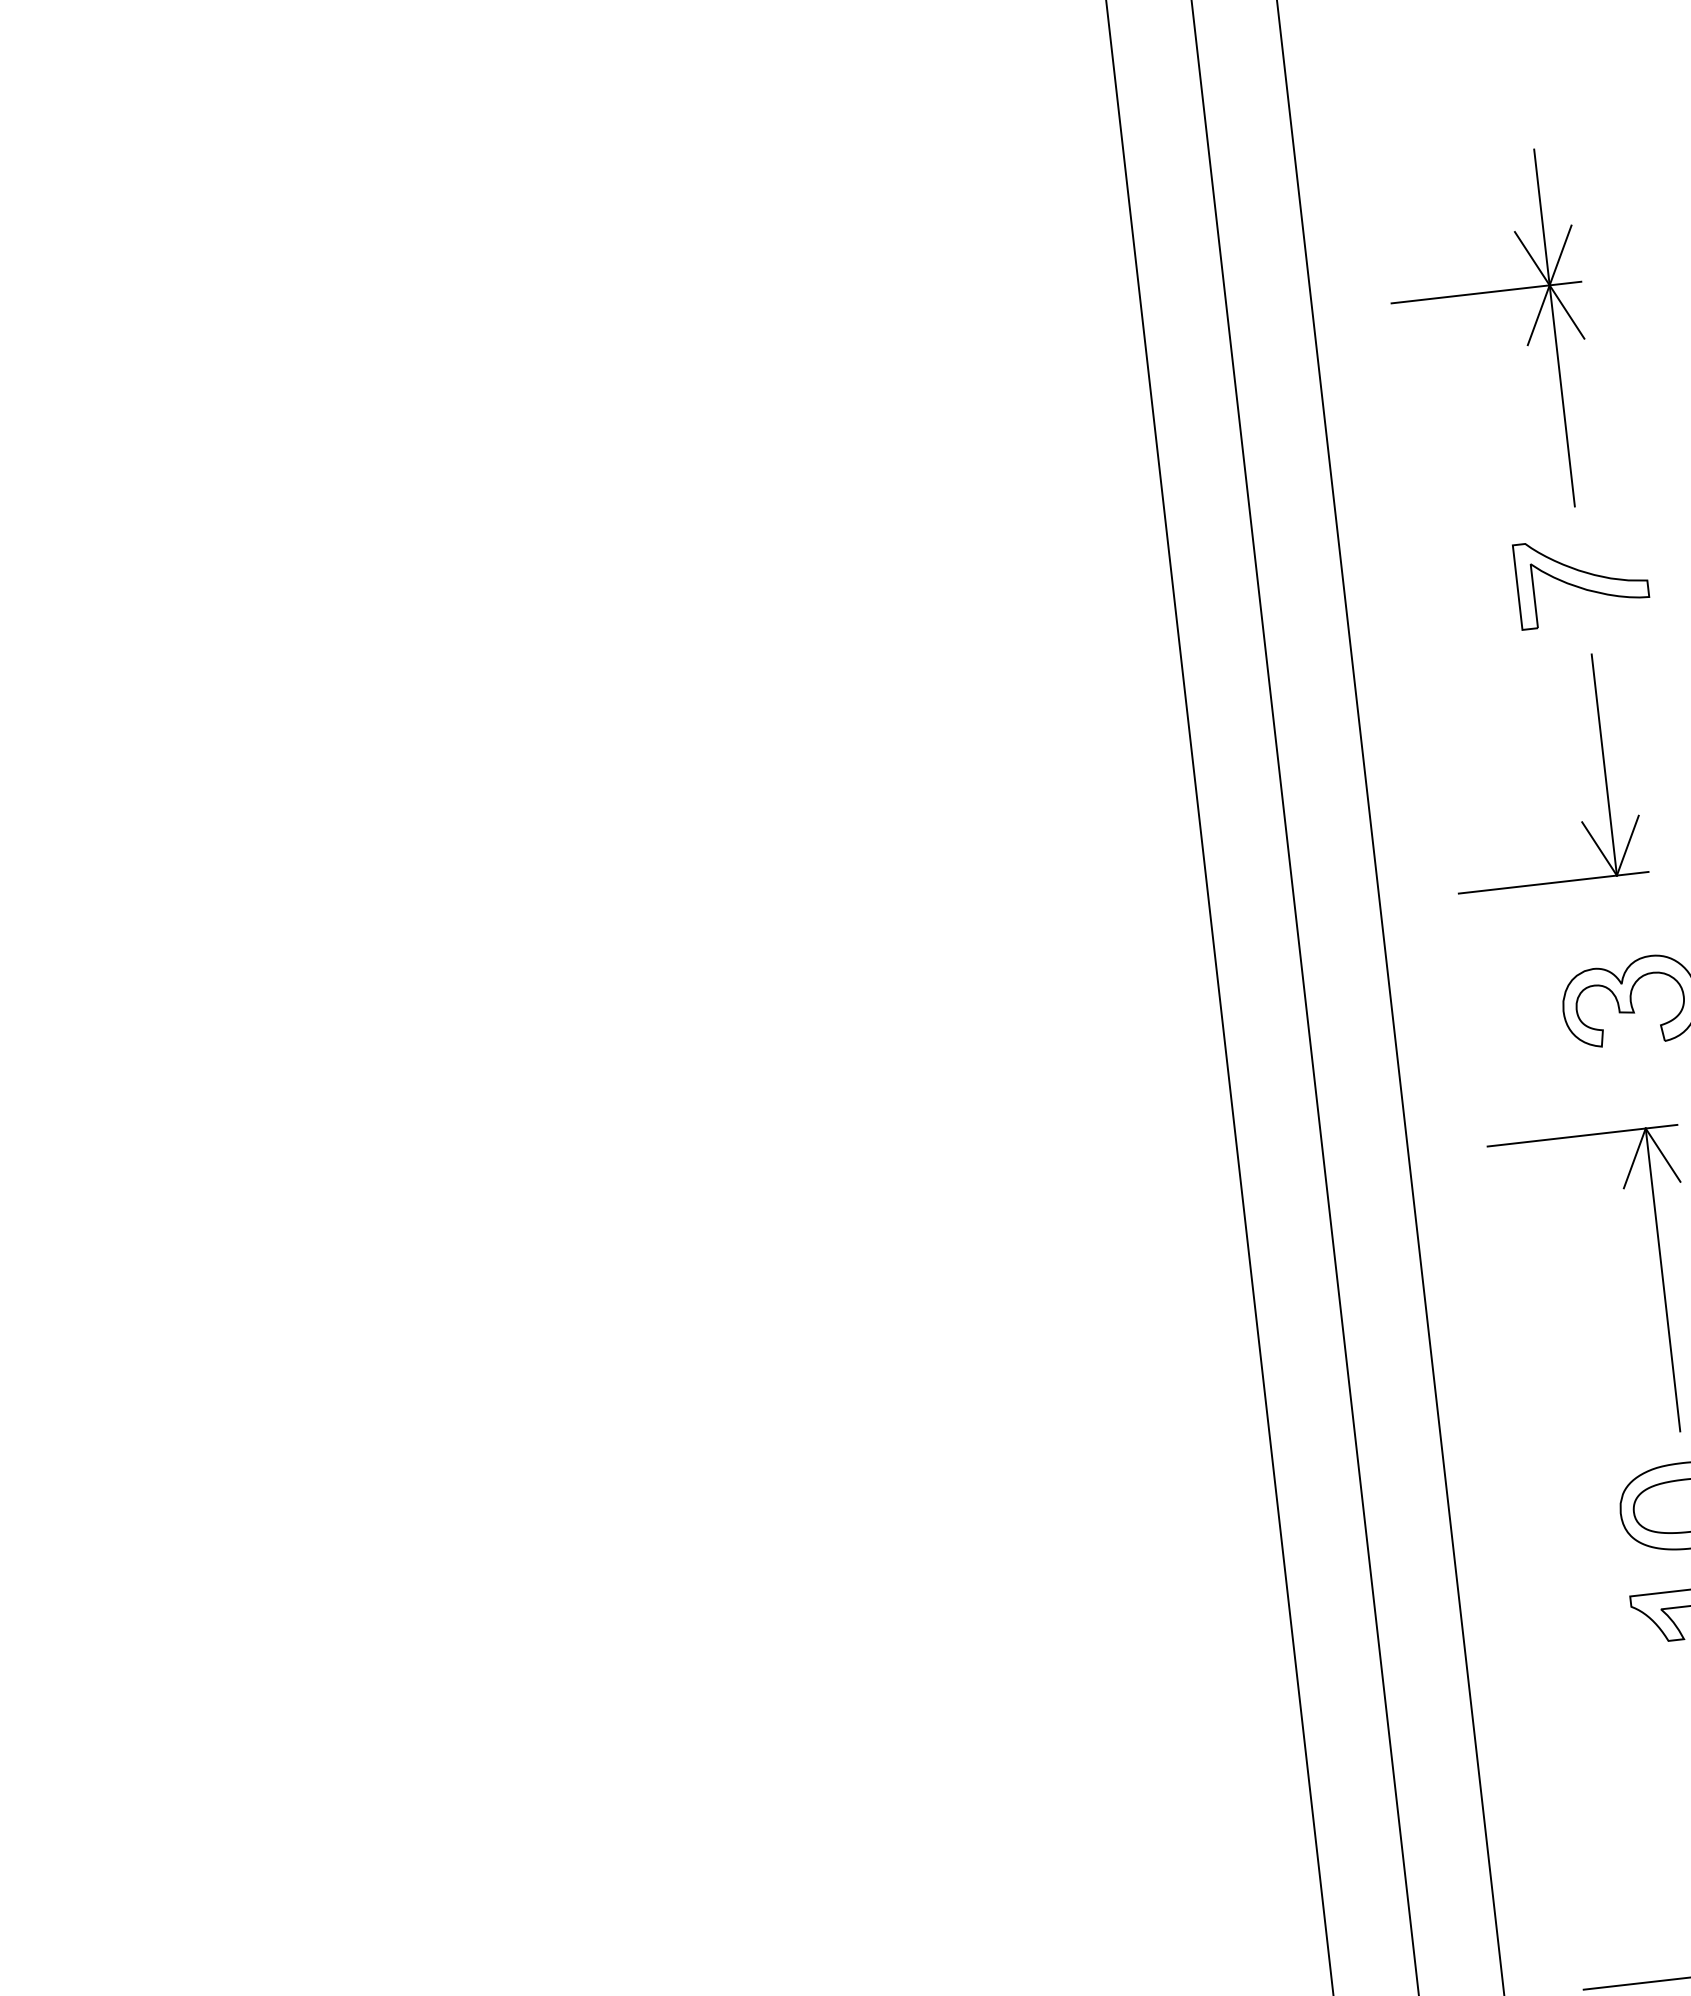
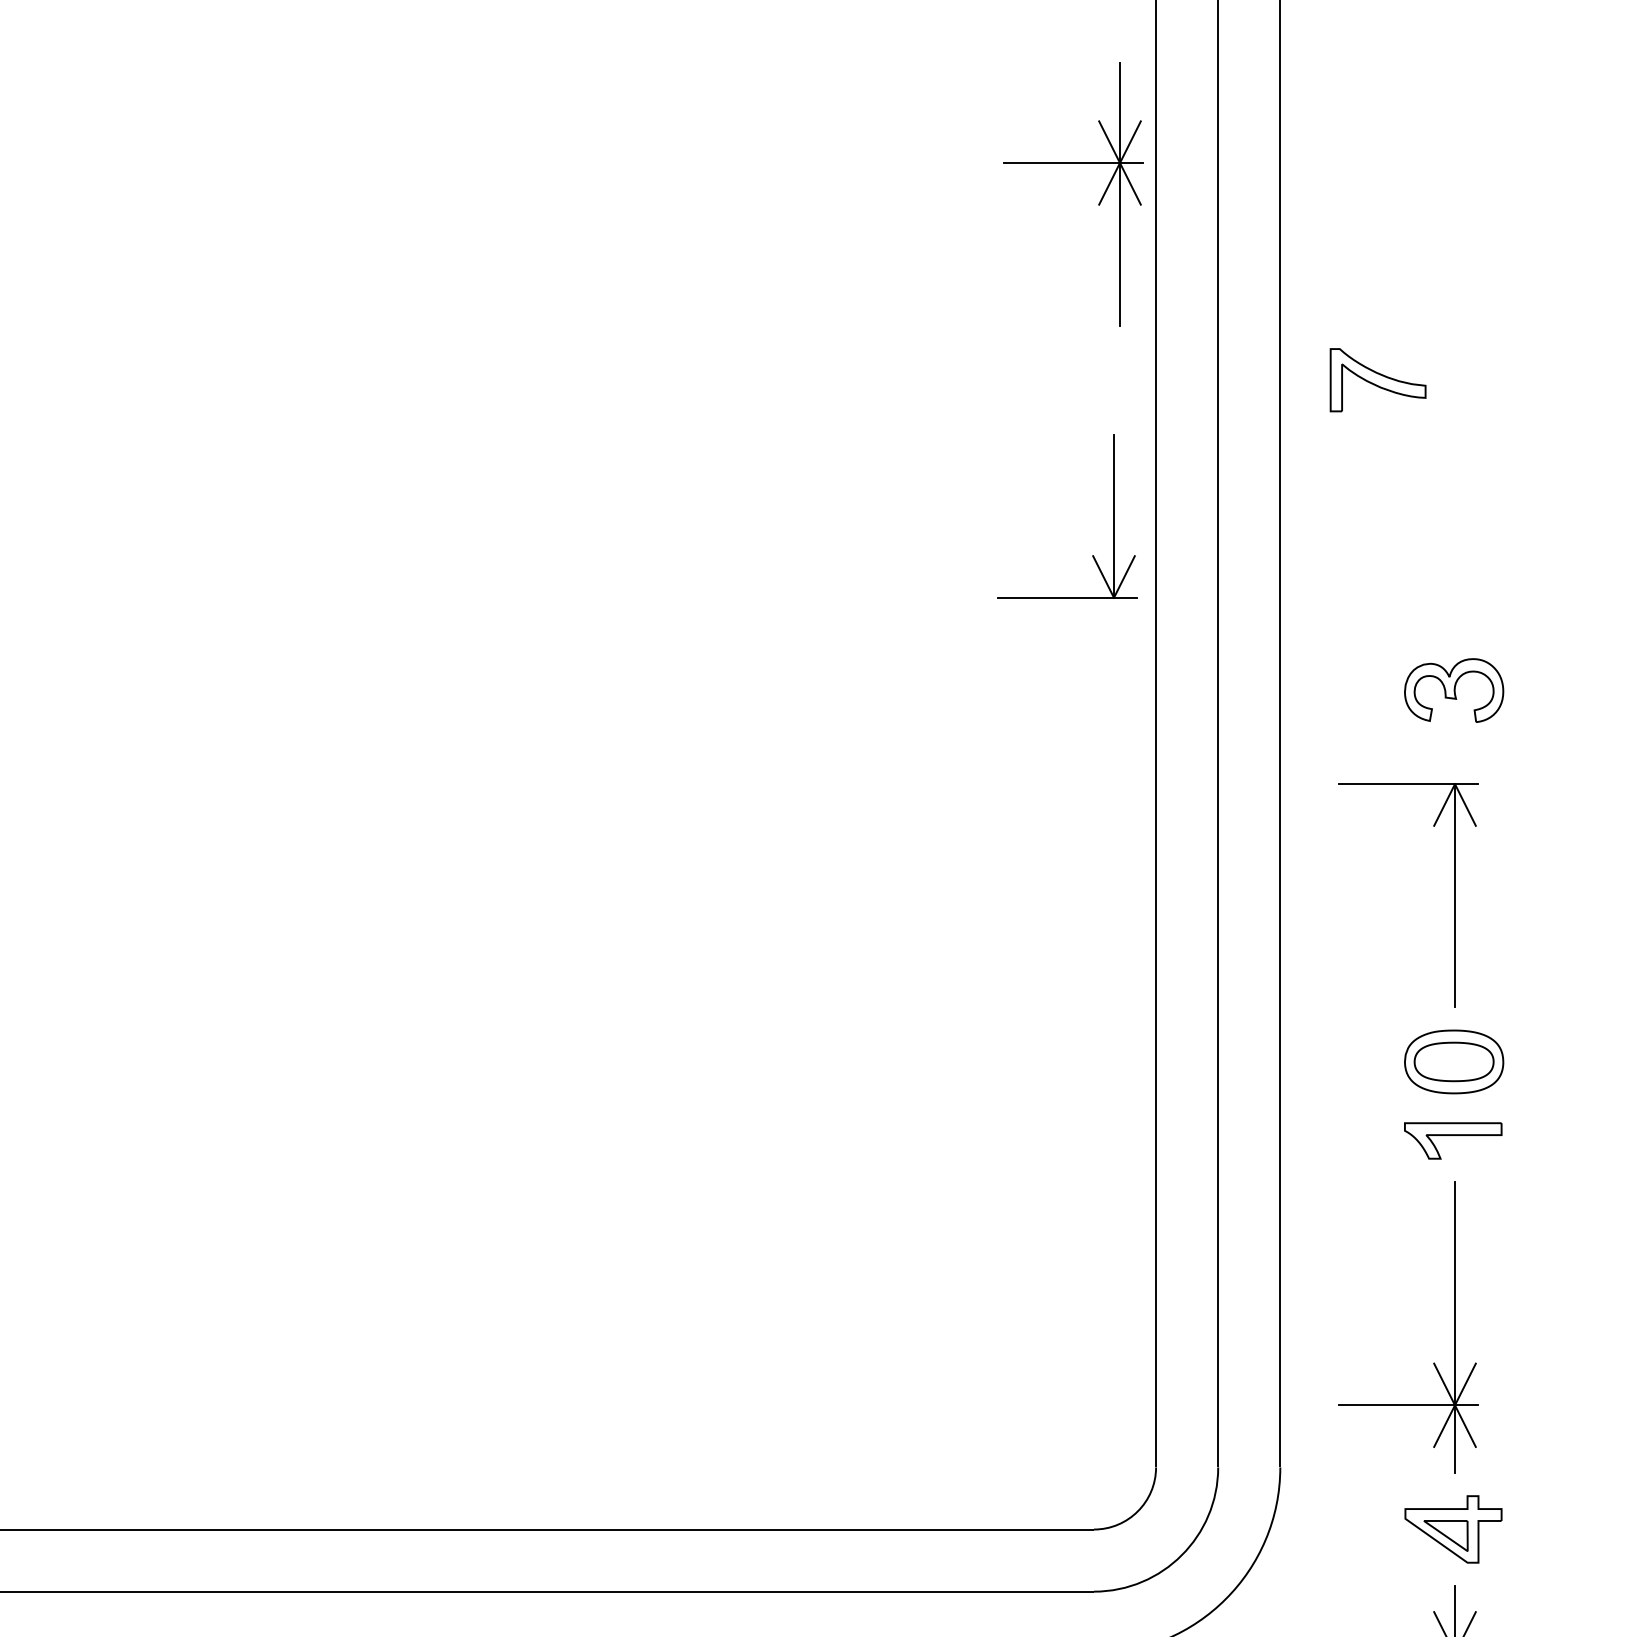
part: (1526, 343) -> (1098, 203), moved
part: (1581, 580) -> (1377, 380), moved
part: (1603, 765) -> (1113, 516), moved

